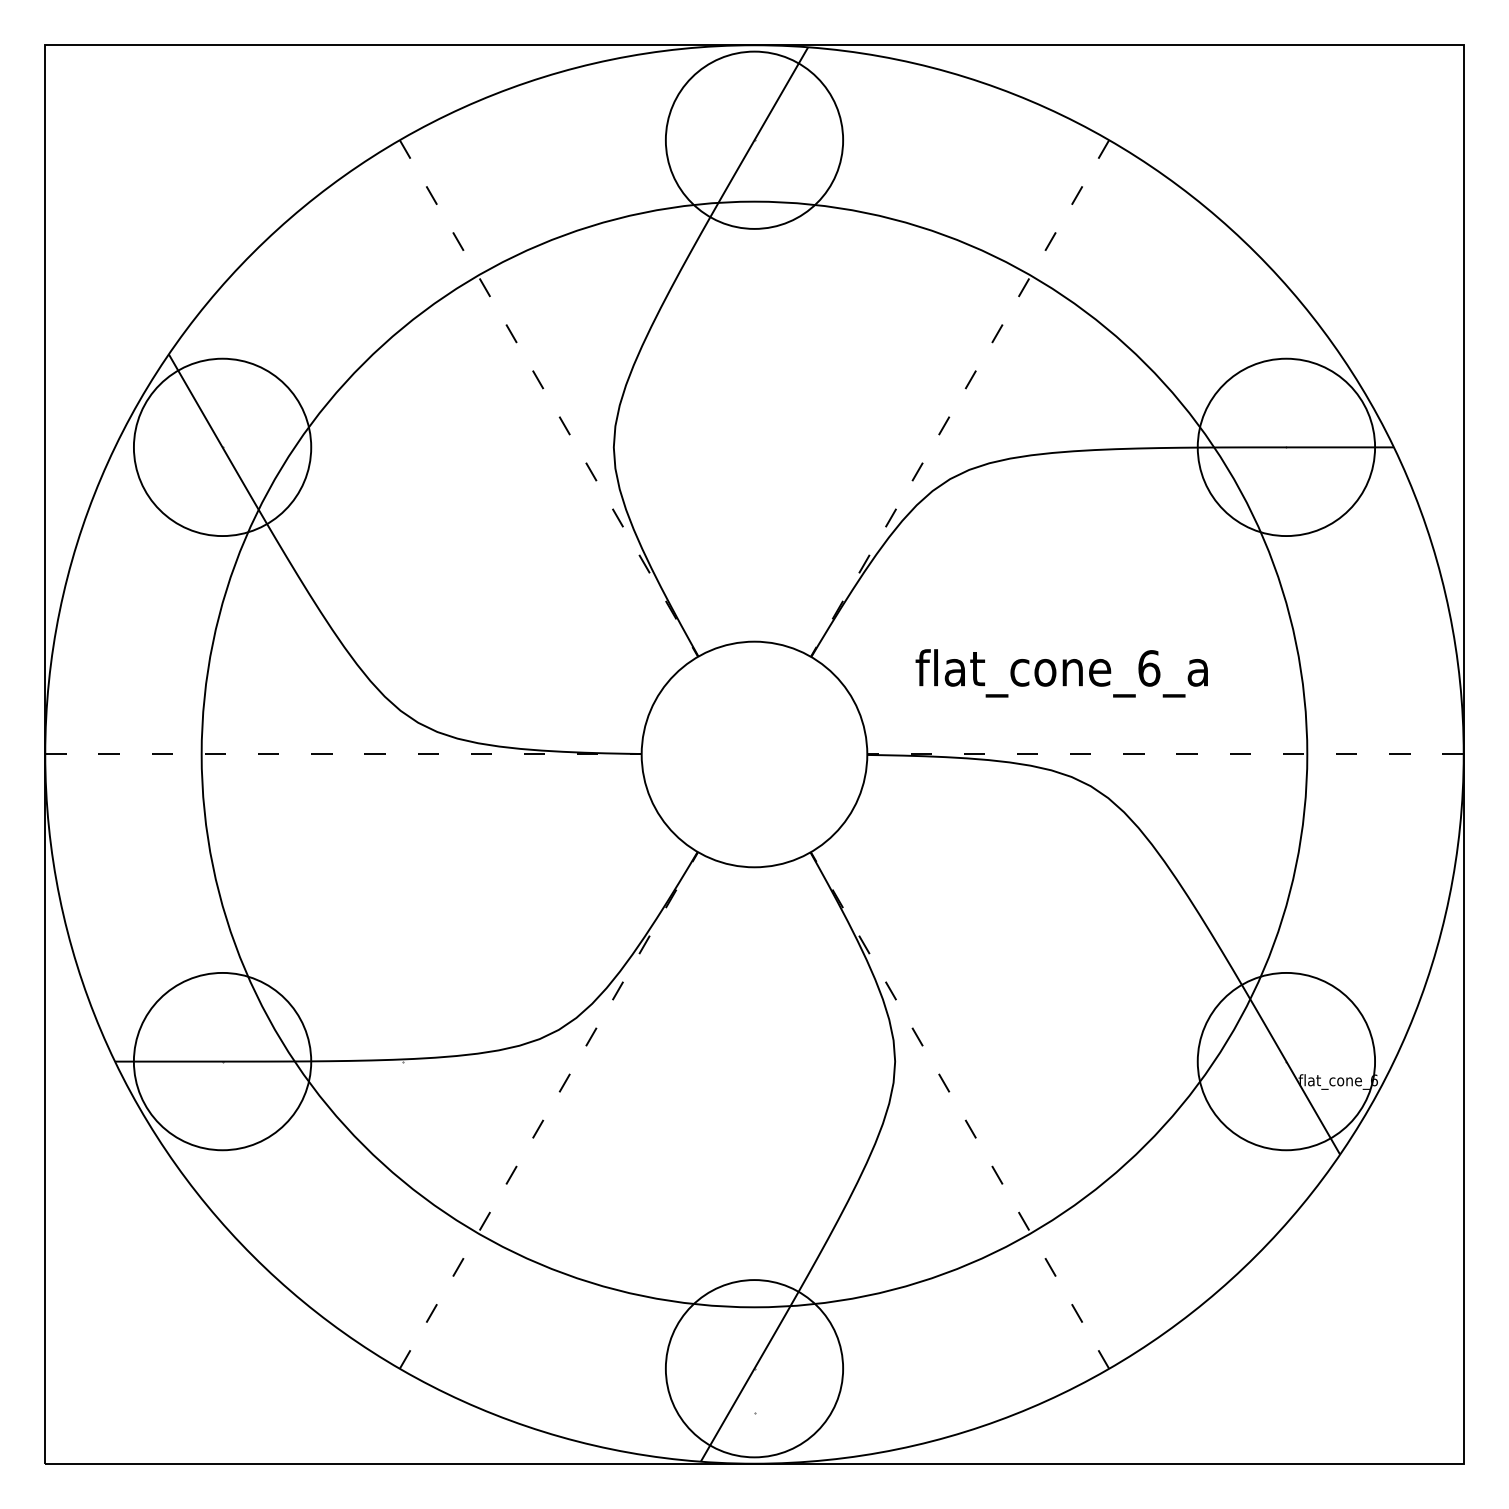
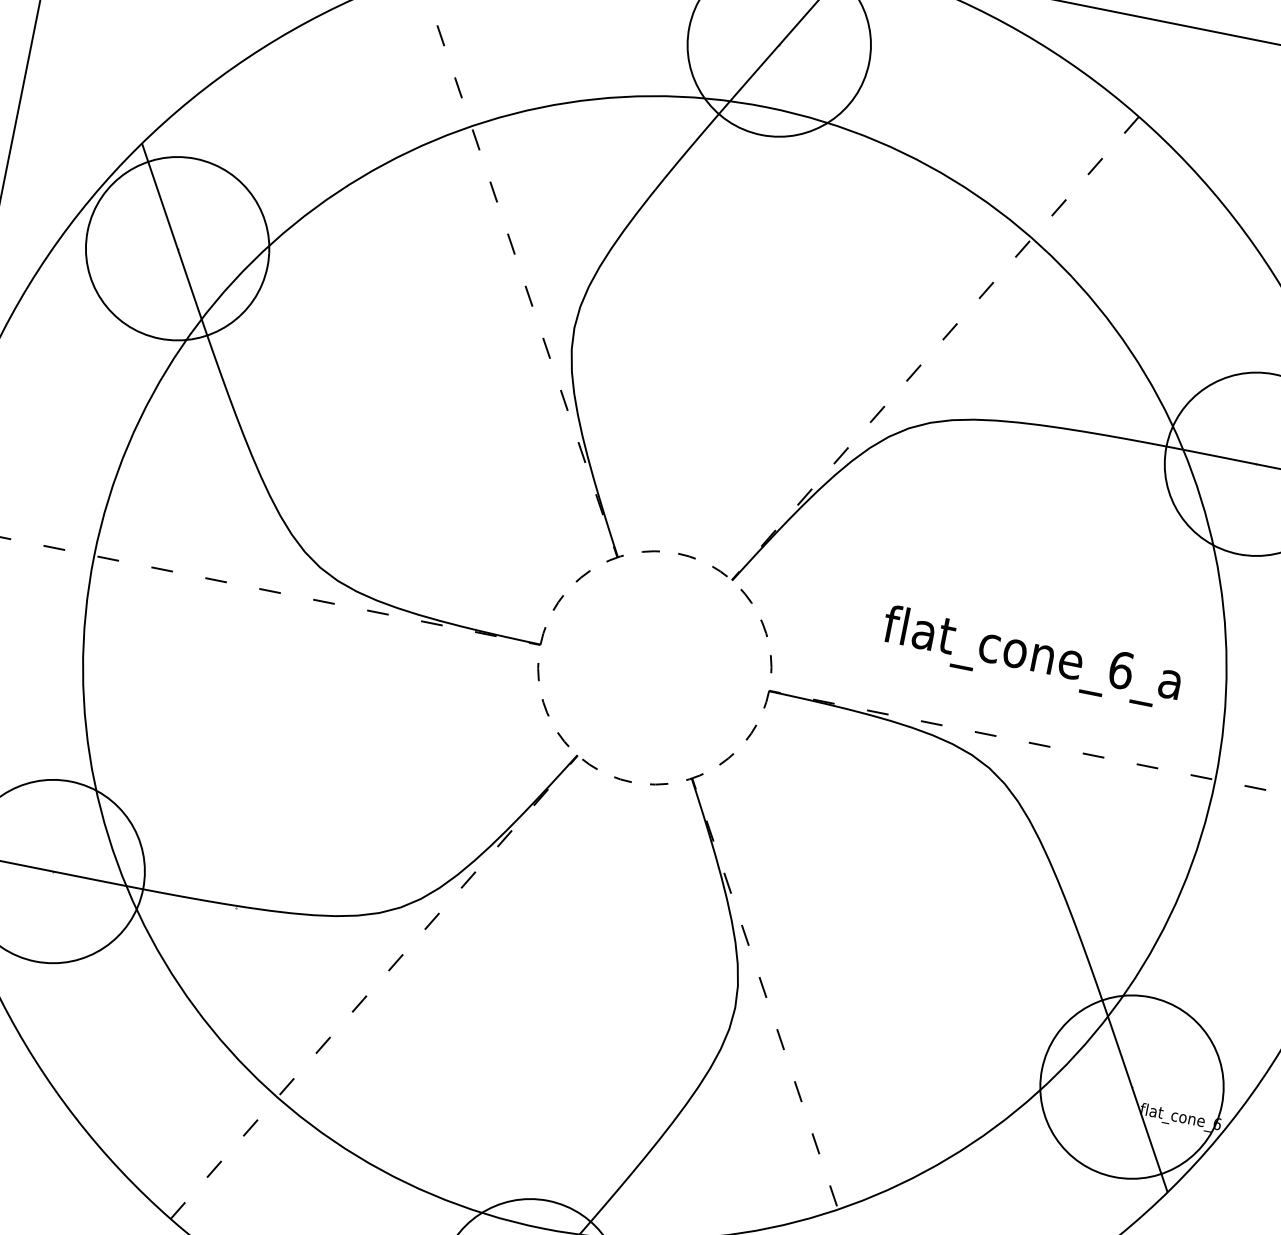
text: (1061, 673) -> (1031, 657), moved
circle: (754, 754) -> (654, 667), solid -> dashed

